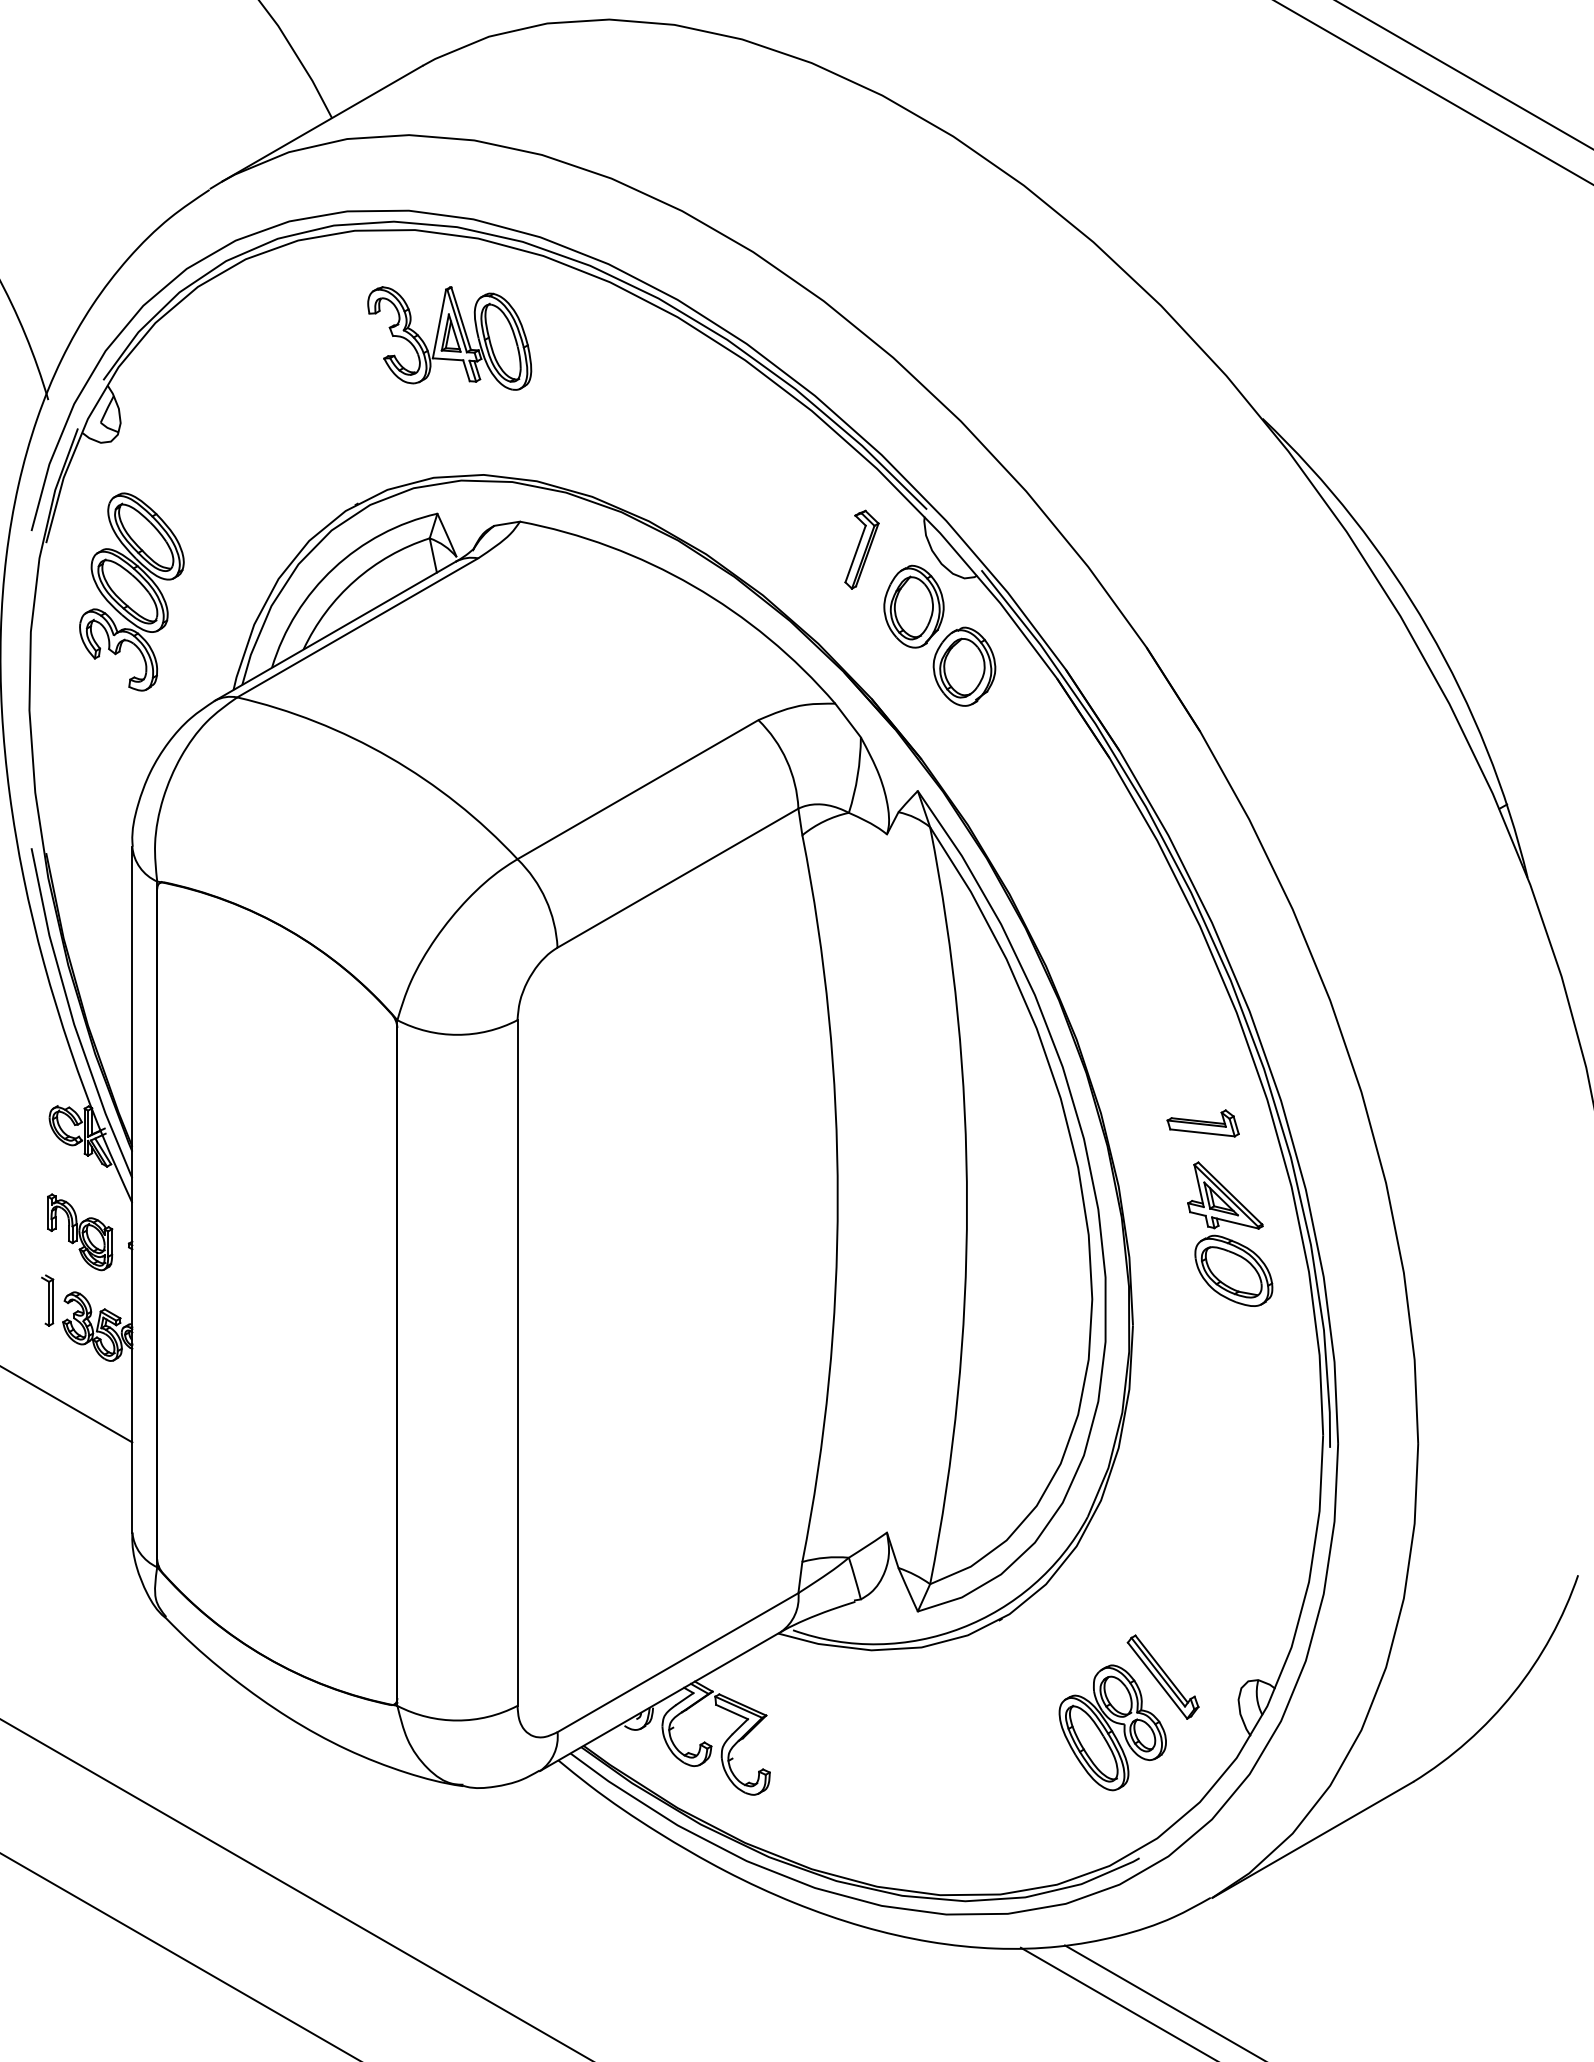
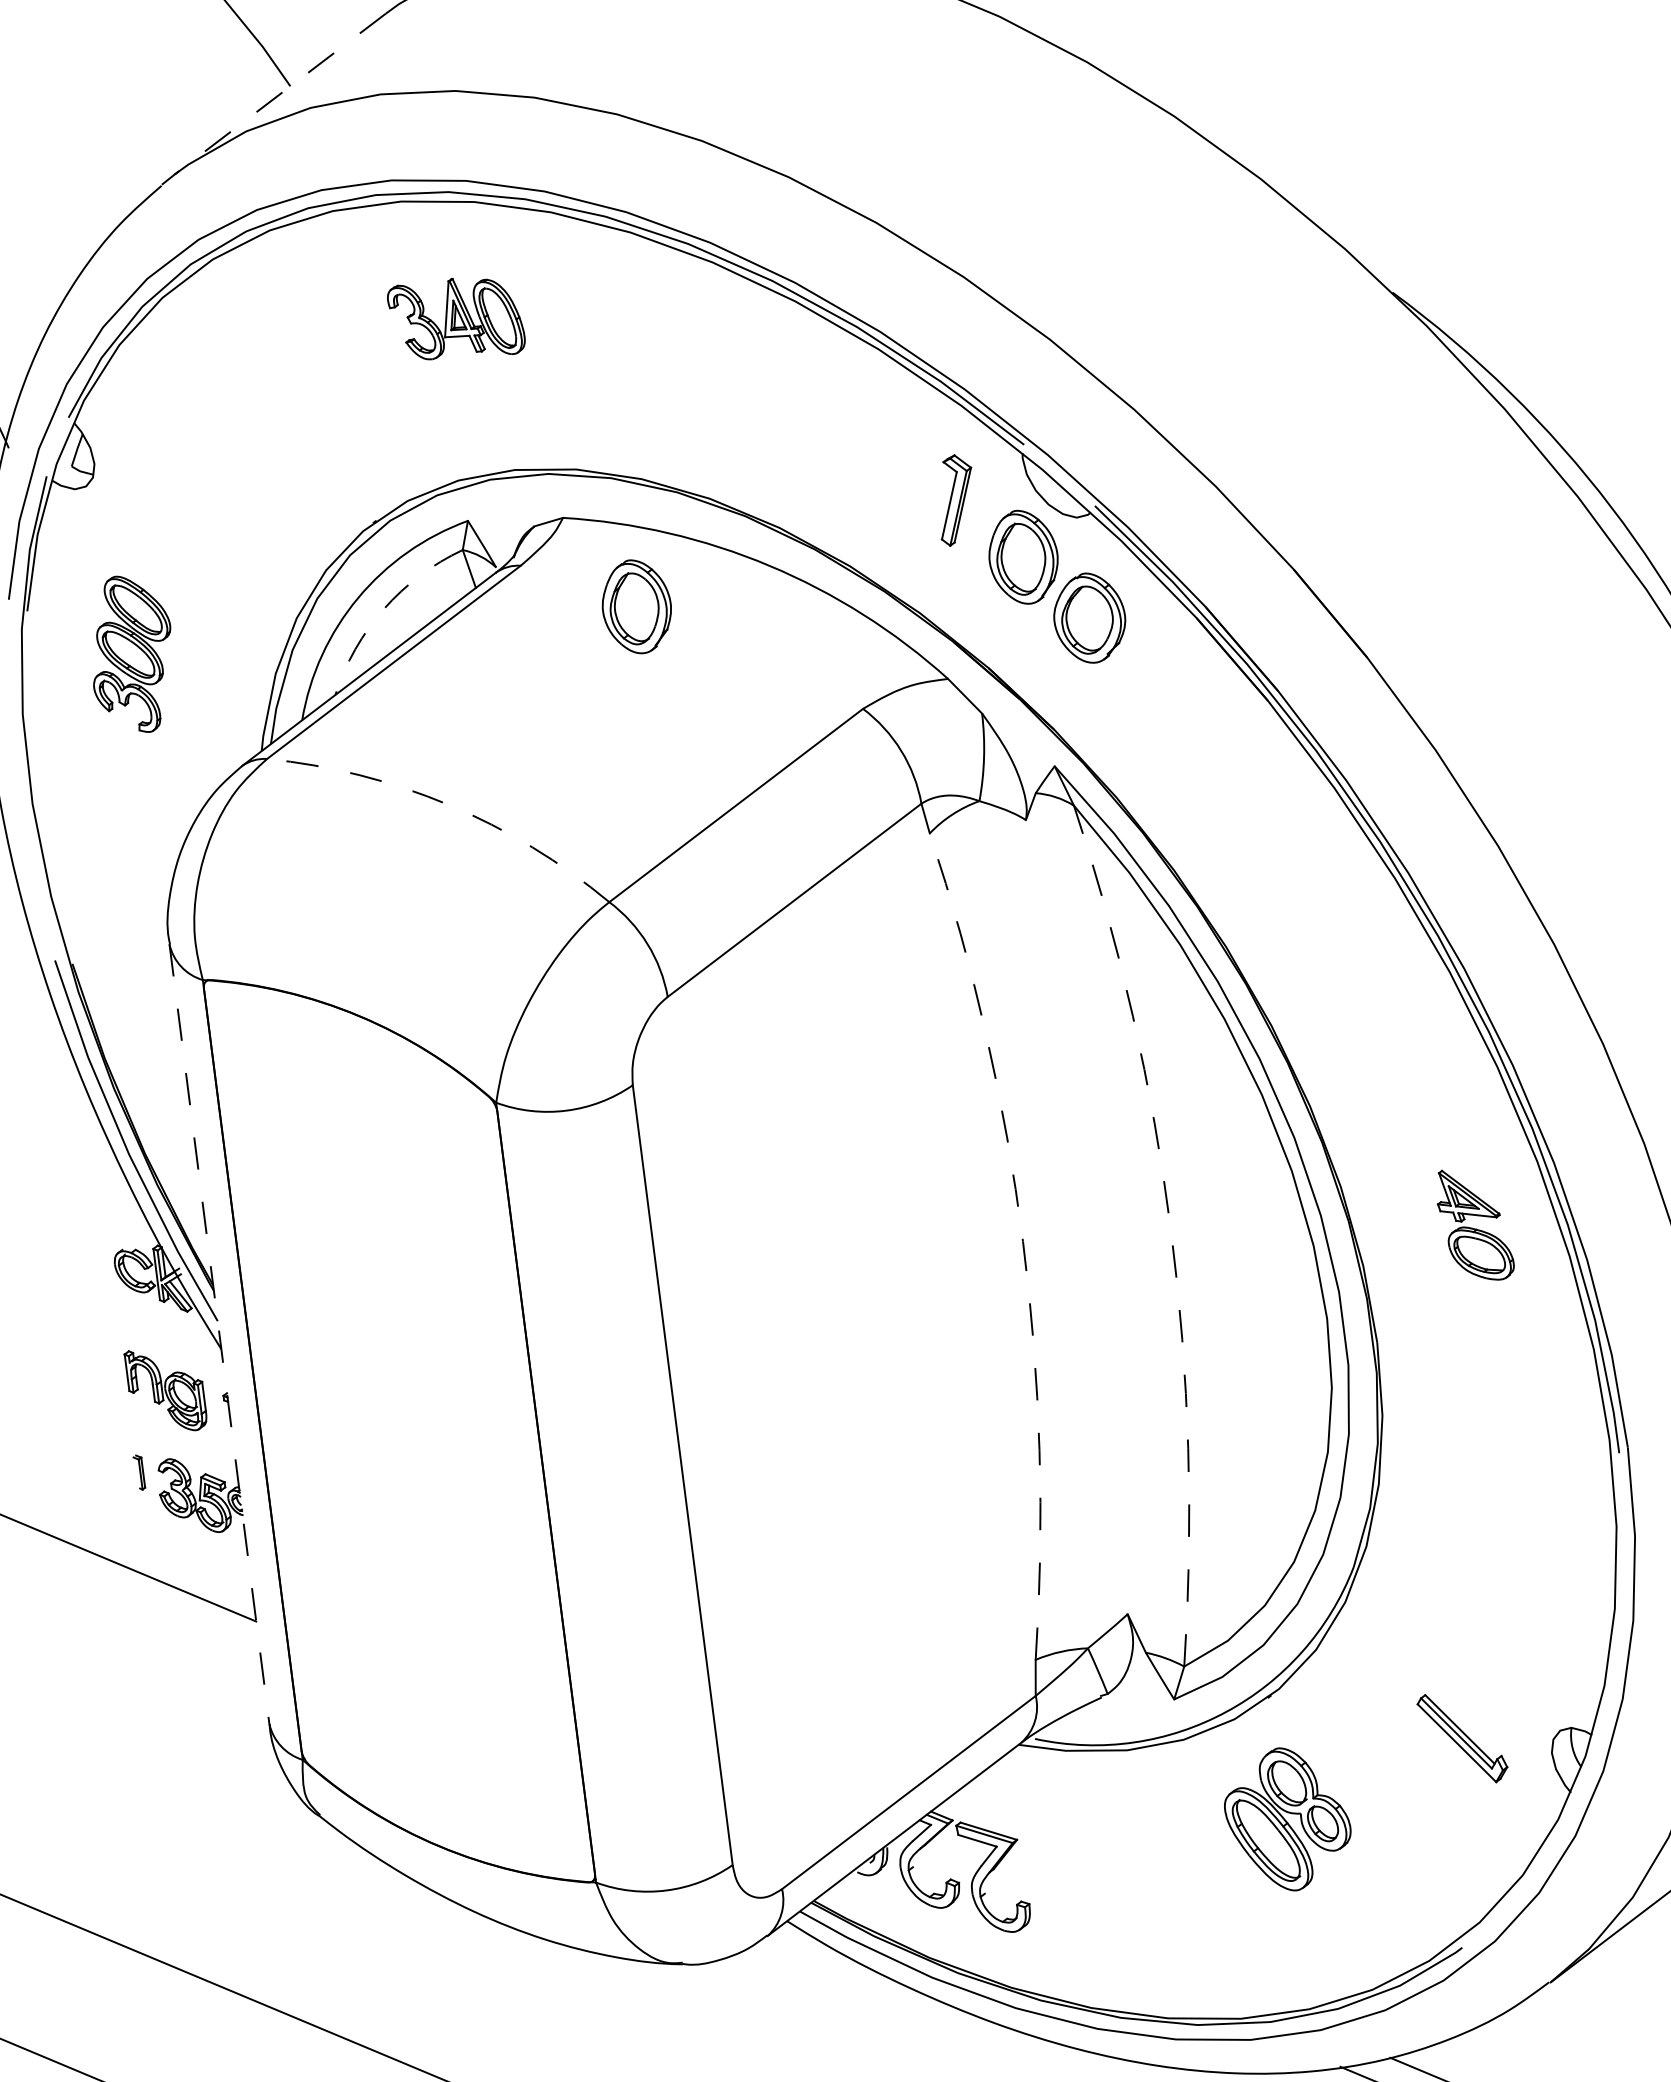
line: (322, 123) -> (280, 93), solid -> dashed
part: (449, 338) -> (456, 319), size x0.7
arc: (354, 580) -> (383, 608), solid -> dashed
part: (131, 591) -> (131, 653), size x0.7
part: (573, 606) -> (636, 606), added
arc: (389, 757) -> (448, 805), solid -> dashed
part: (1202, 1123) -> (1426, 1102), removed
line: (132, 1189) -> (219, 1333), solid -> dashed
arc: (837, 1198) -> (1022, 1241), solid -> dashed
arc: (967, 1205) -> (1171, 1230), solid -> dashed
part: (1230, 1233) -> (1474, 1223), size x0.7
part: (47, 1300) -> (139, 1472), size x0.6
part: (1112, 1727) -> (1287, 1819), moved

